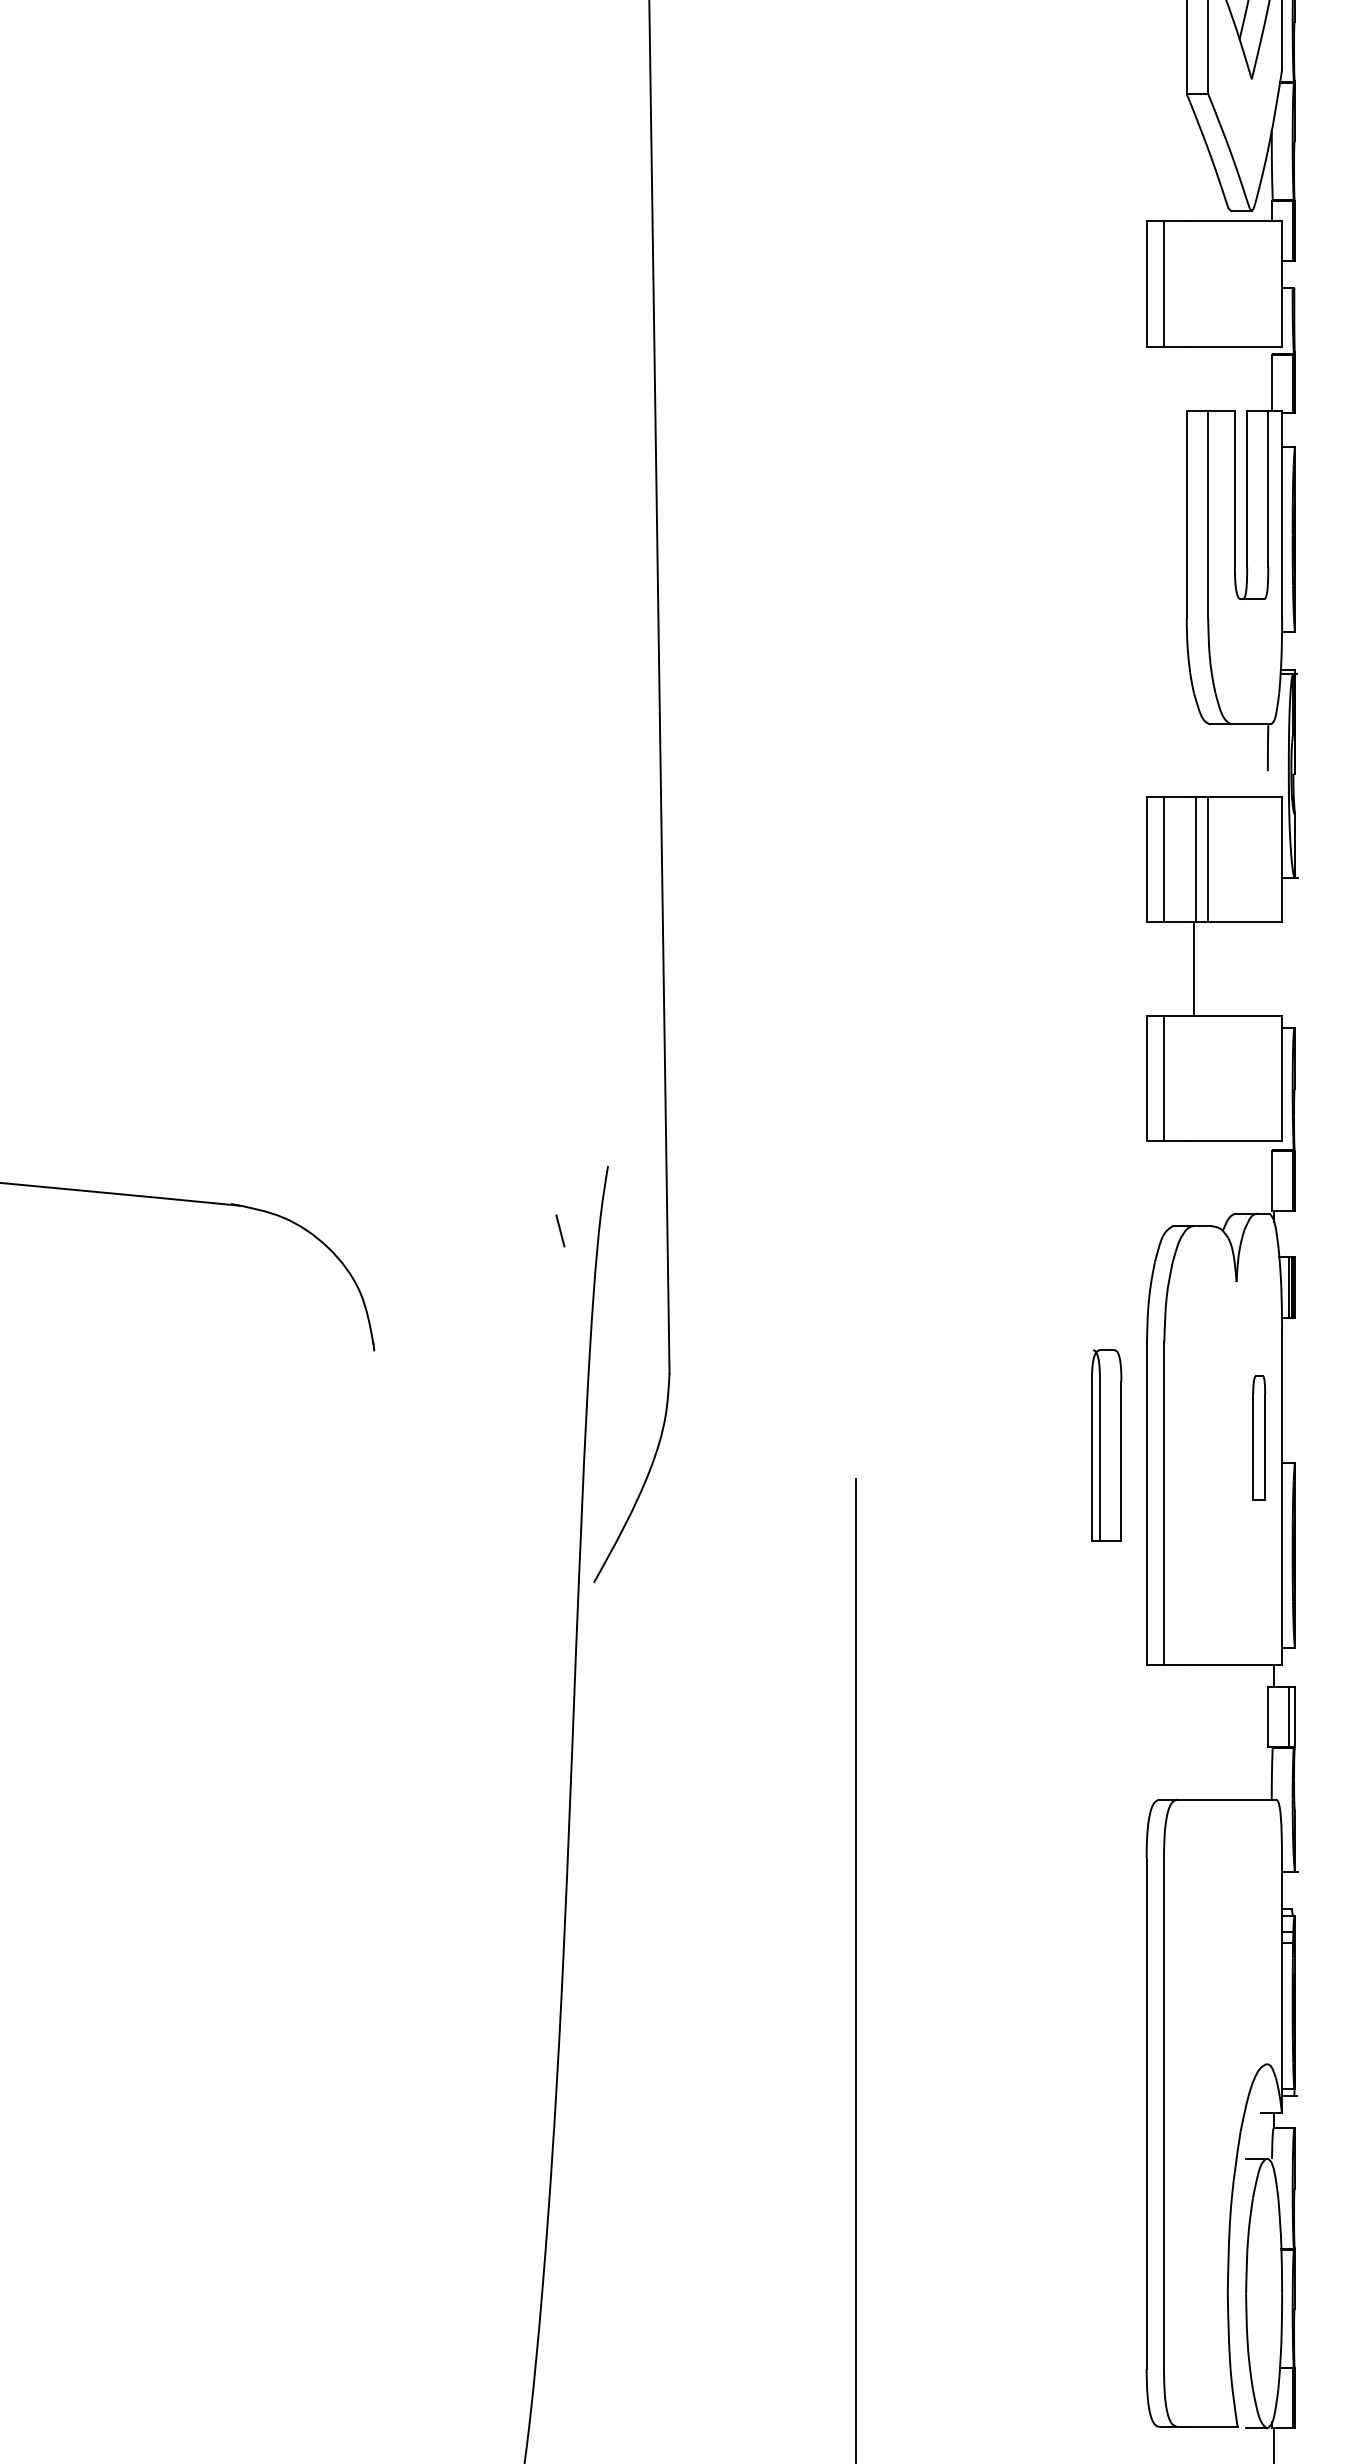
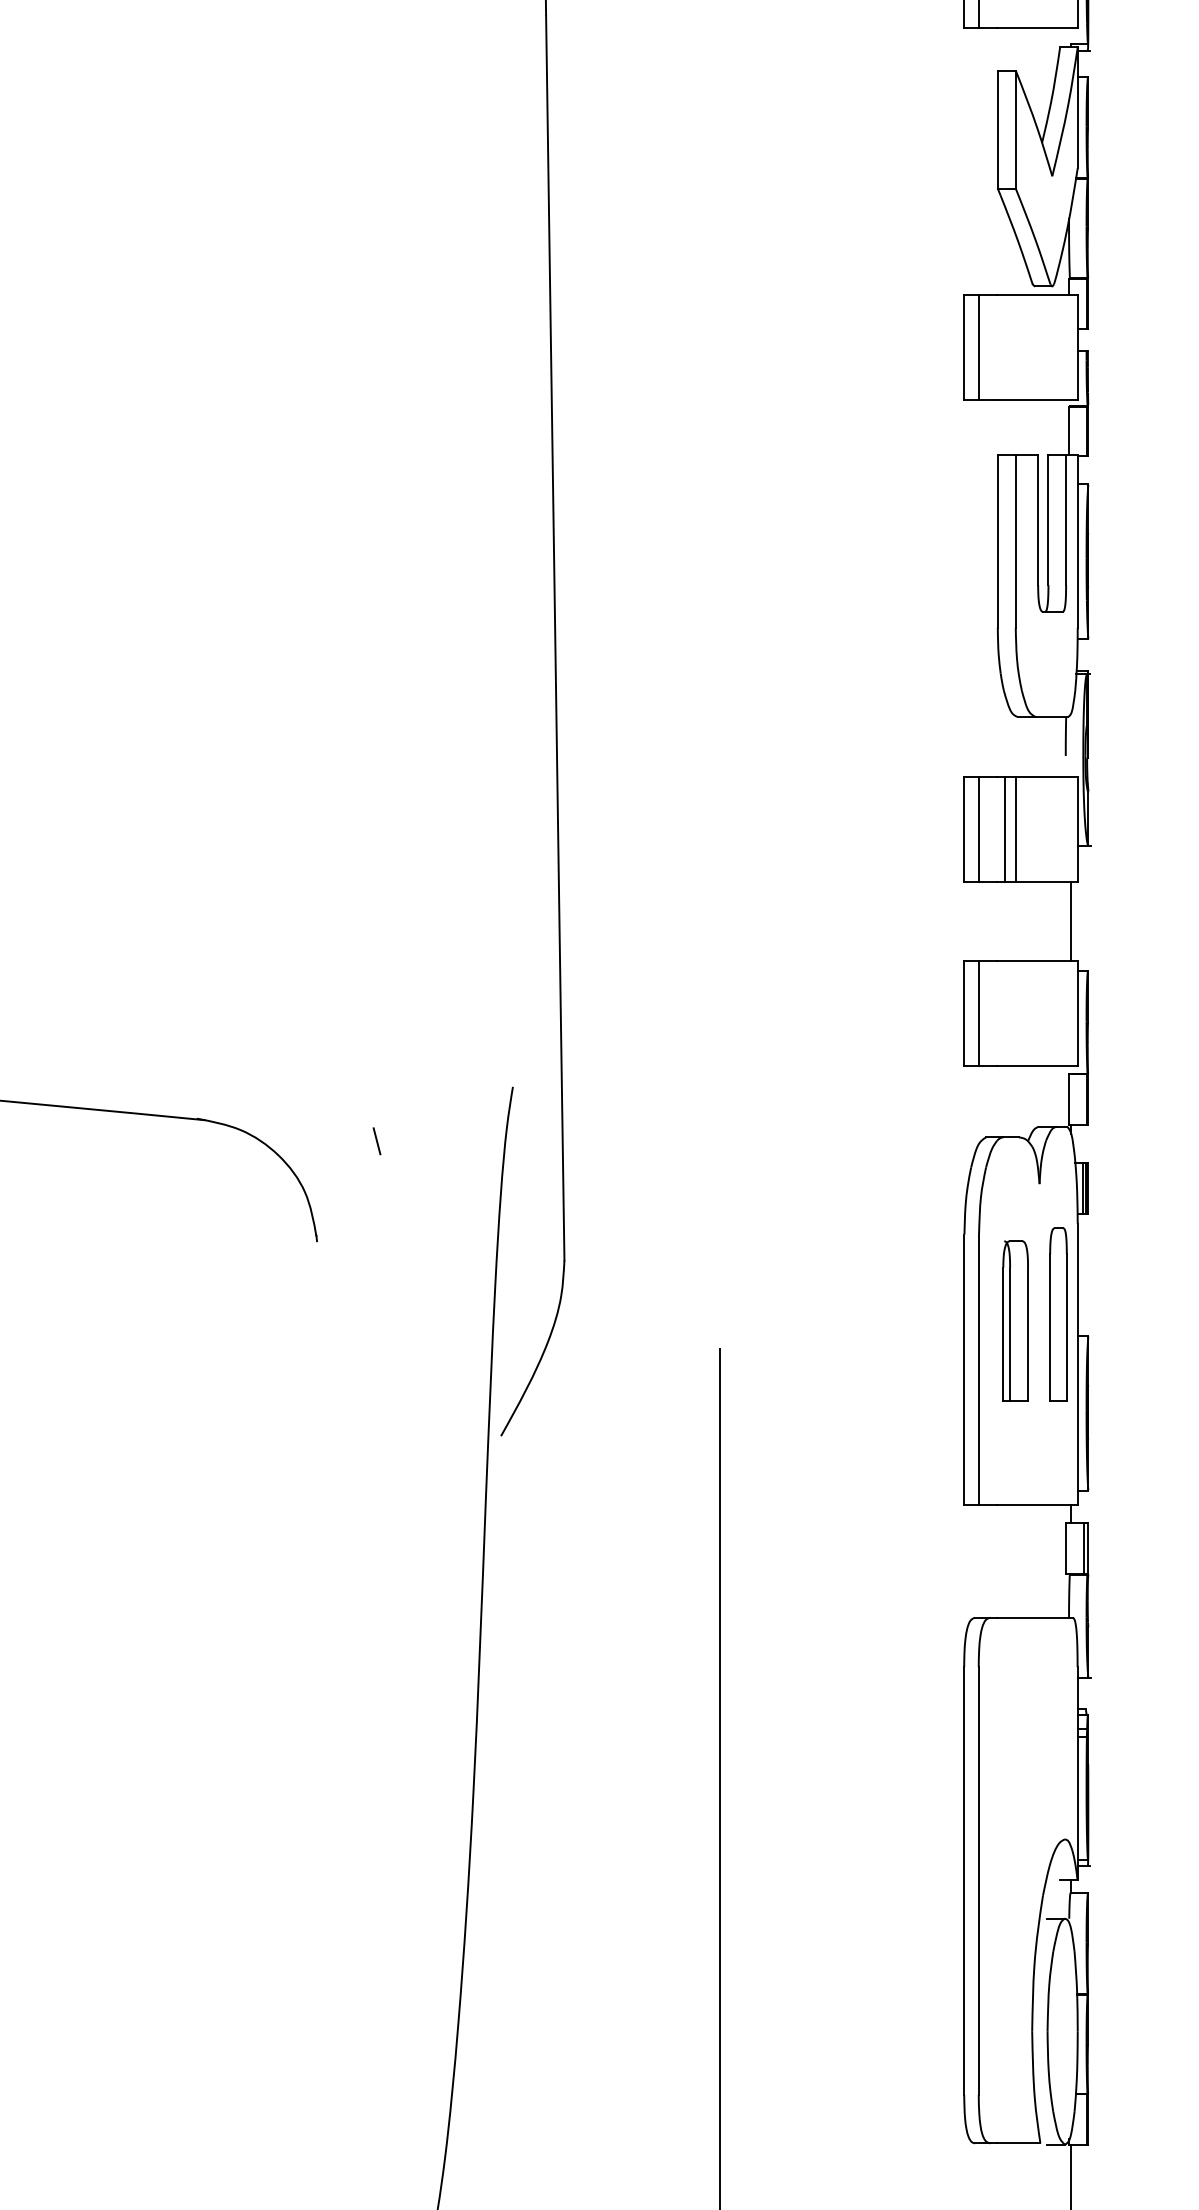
line: (1193, 968) -> (1070, 921), moved
line: (559, 1231) -> (376, 1141), moved
part: (1259, 1437) -> (1058, 1314), size x1.67
part: (1106, 1444) -> (1015, 1320), moved

